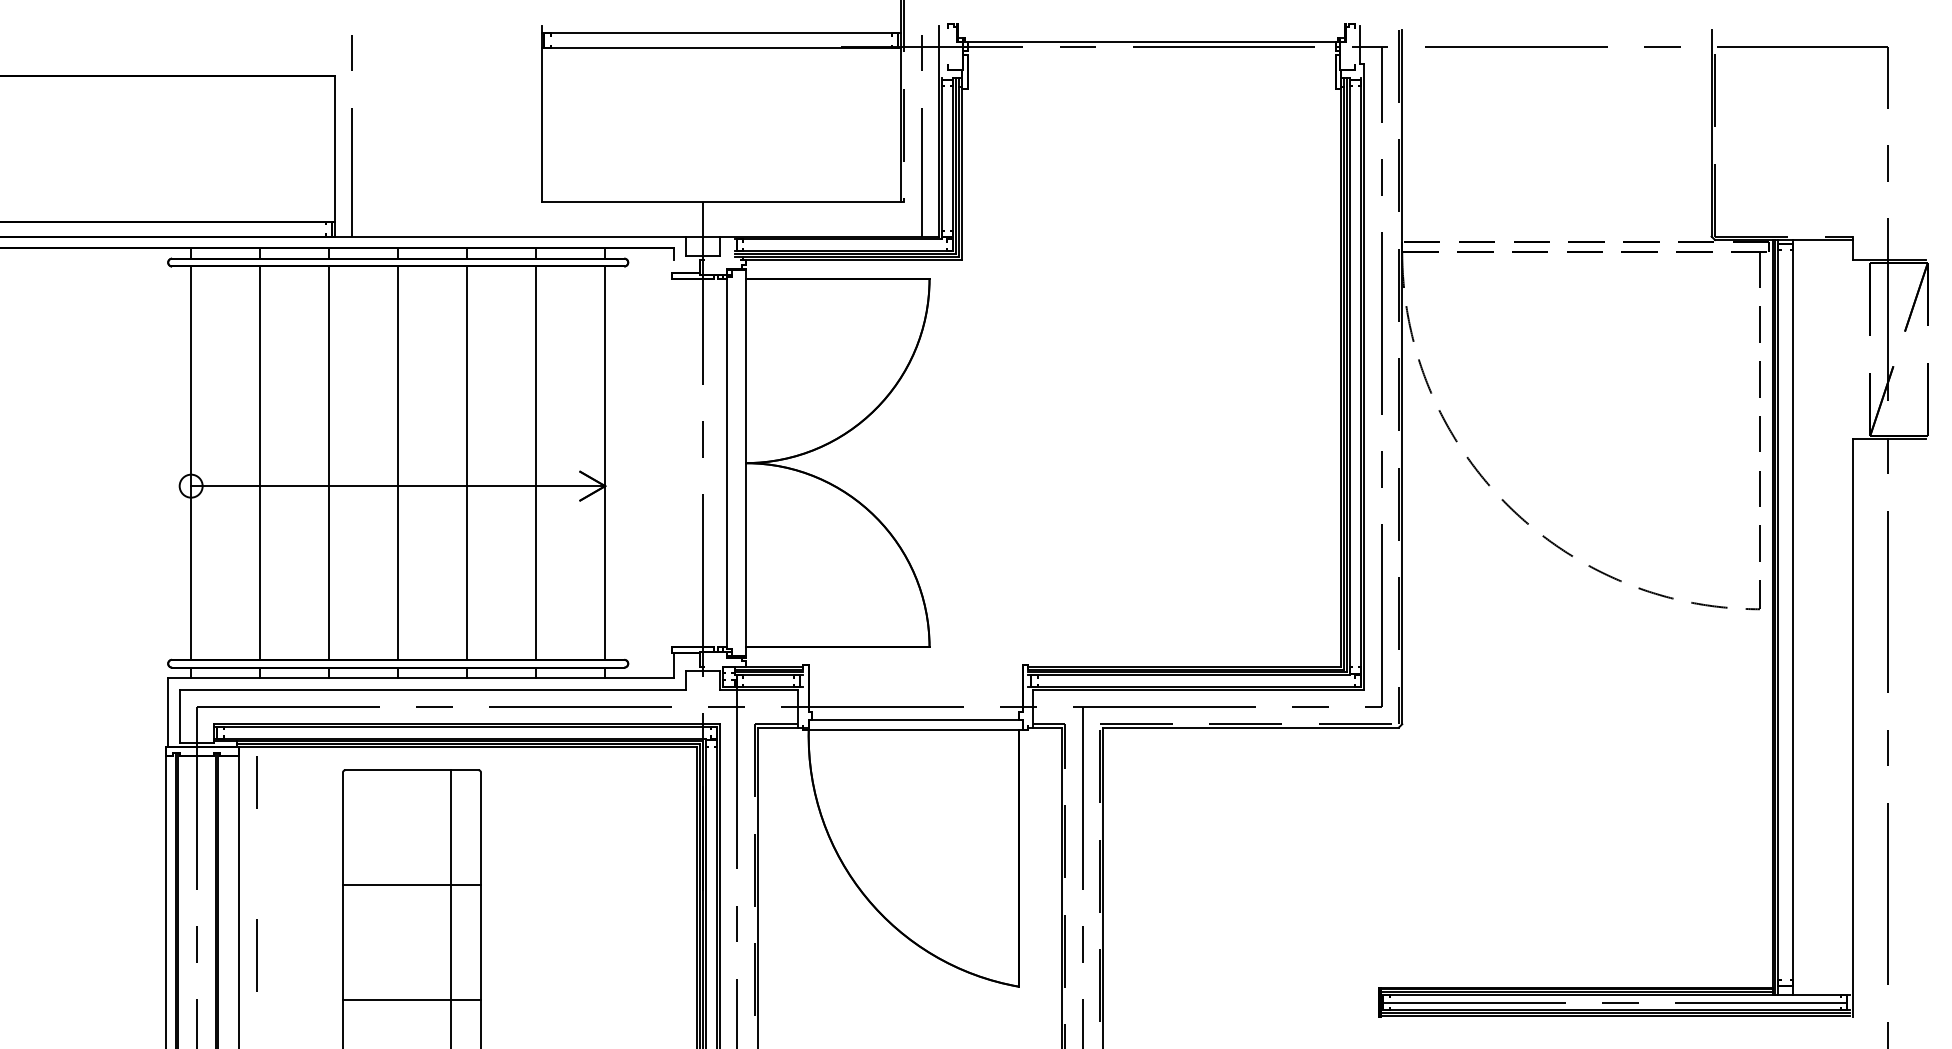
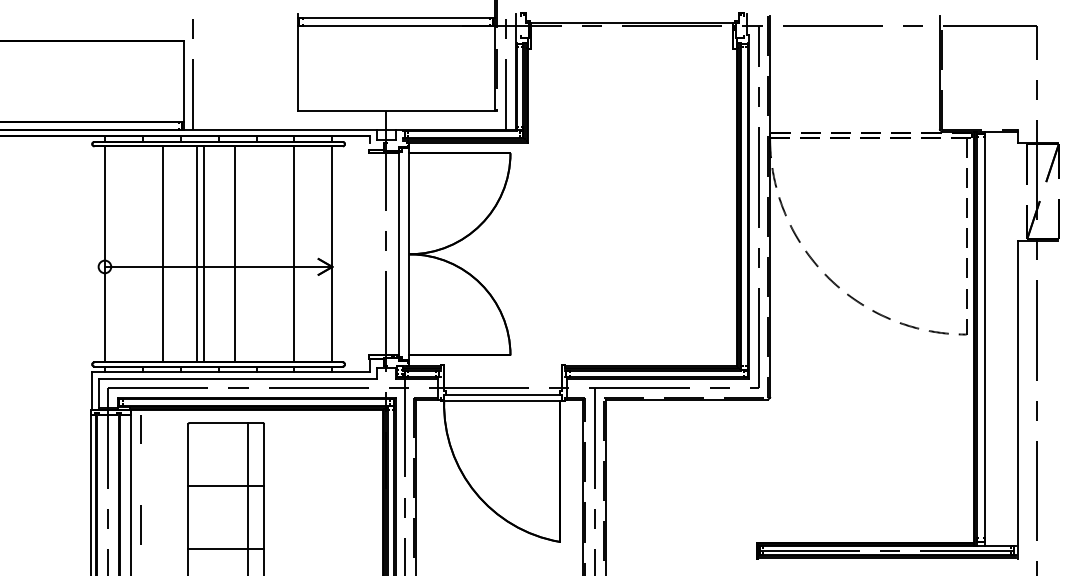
line: (259, 463) -> (162, 254), moved
line: (328, 463) -> (203, 254), moved
line: (397, 463) -> (196, 254), moved
line: (467, 463) -> (234, 254), moved

